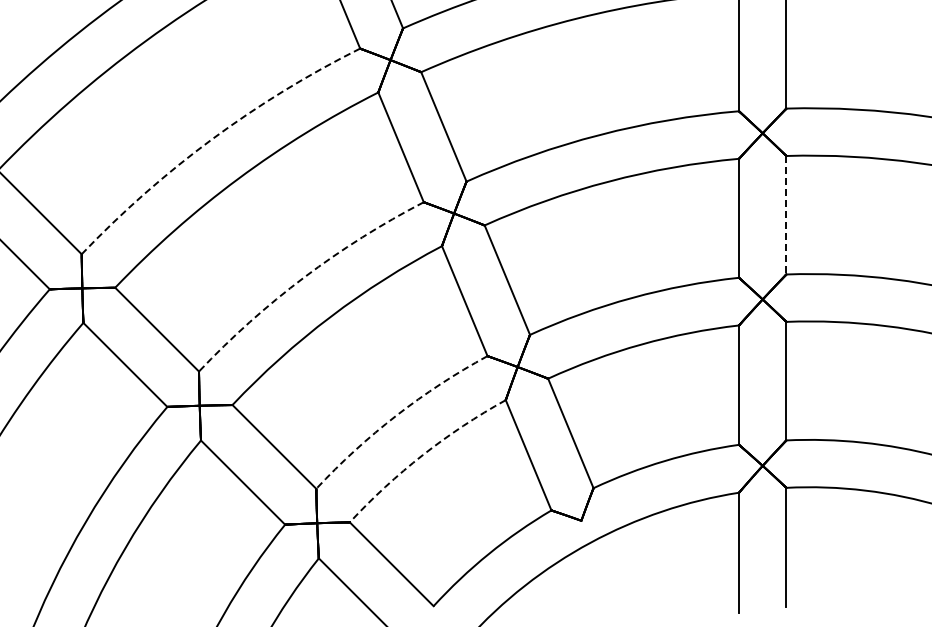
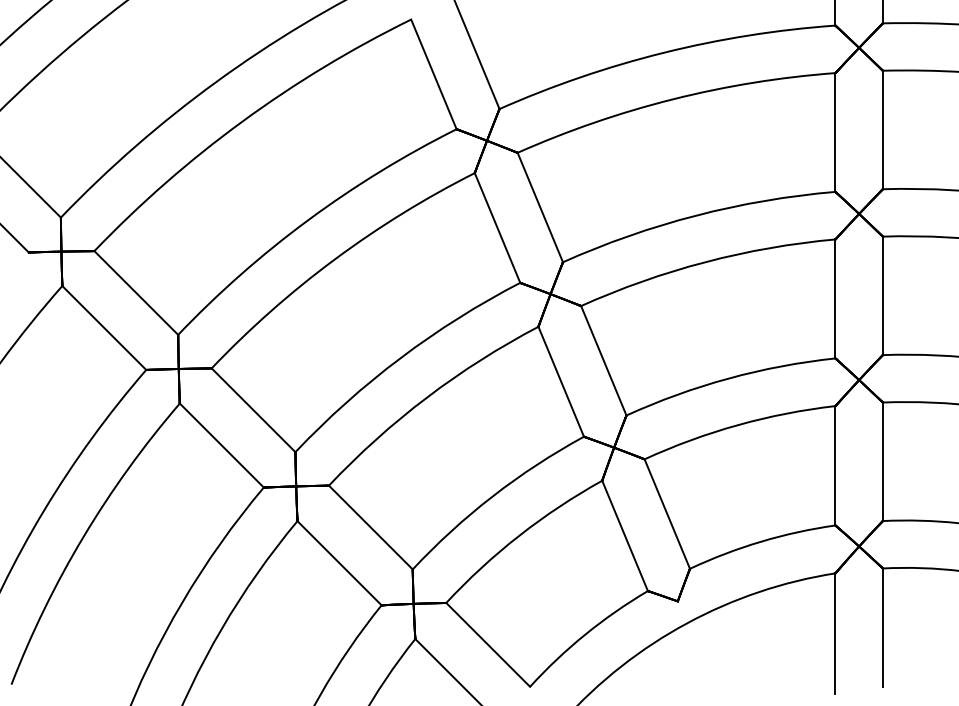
arc: (212, 139) -> (308, 220), dashed -> solid
line: (786, 215) -> (882, 296), dashed -> solid
arc: (304, 277) -> (400, 358), dashed -> solid
arc: (397, 415) -> (493, 496), dashed -> solid
arc: (423, 454) -> (519, 535), dashed -> solid

